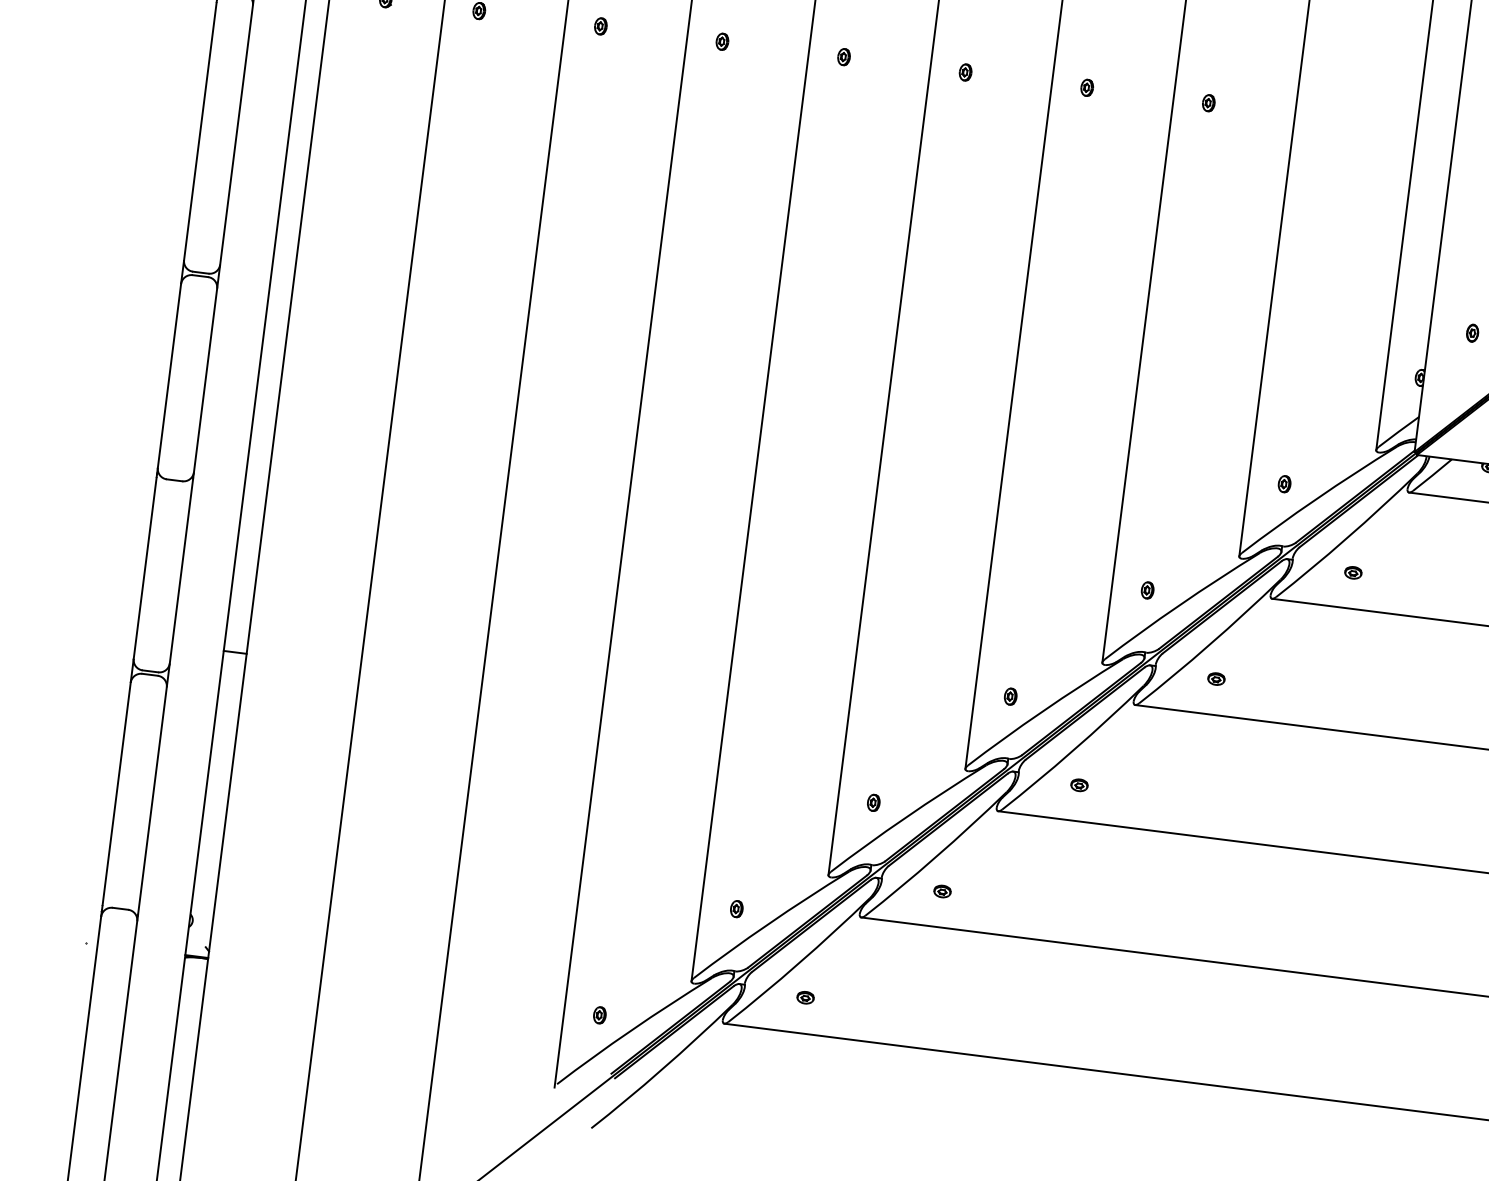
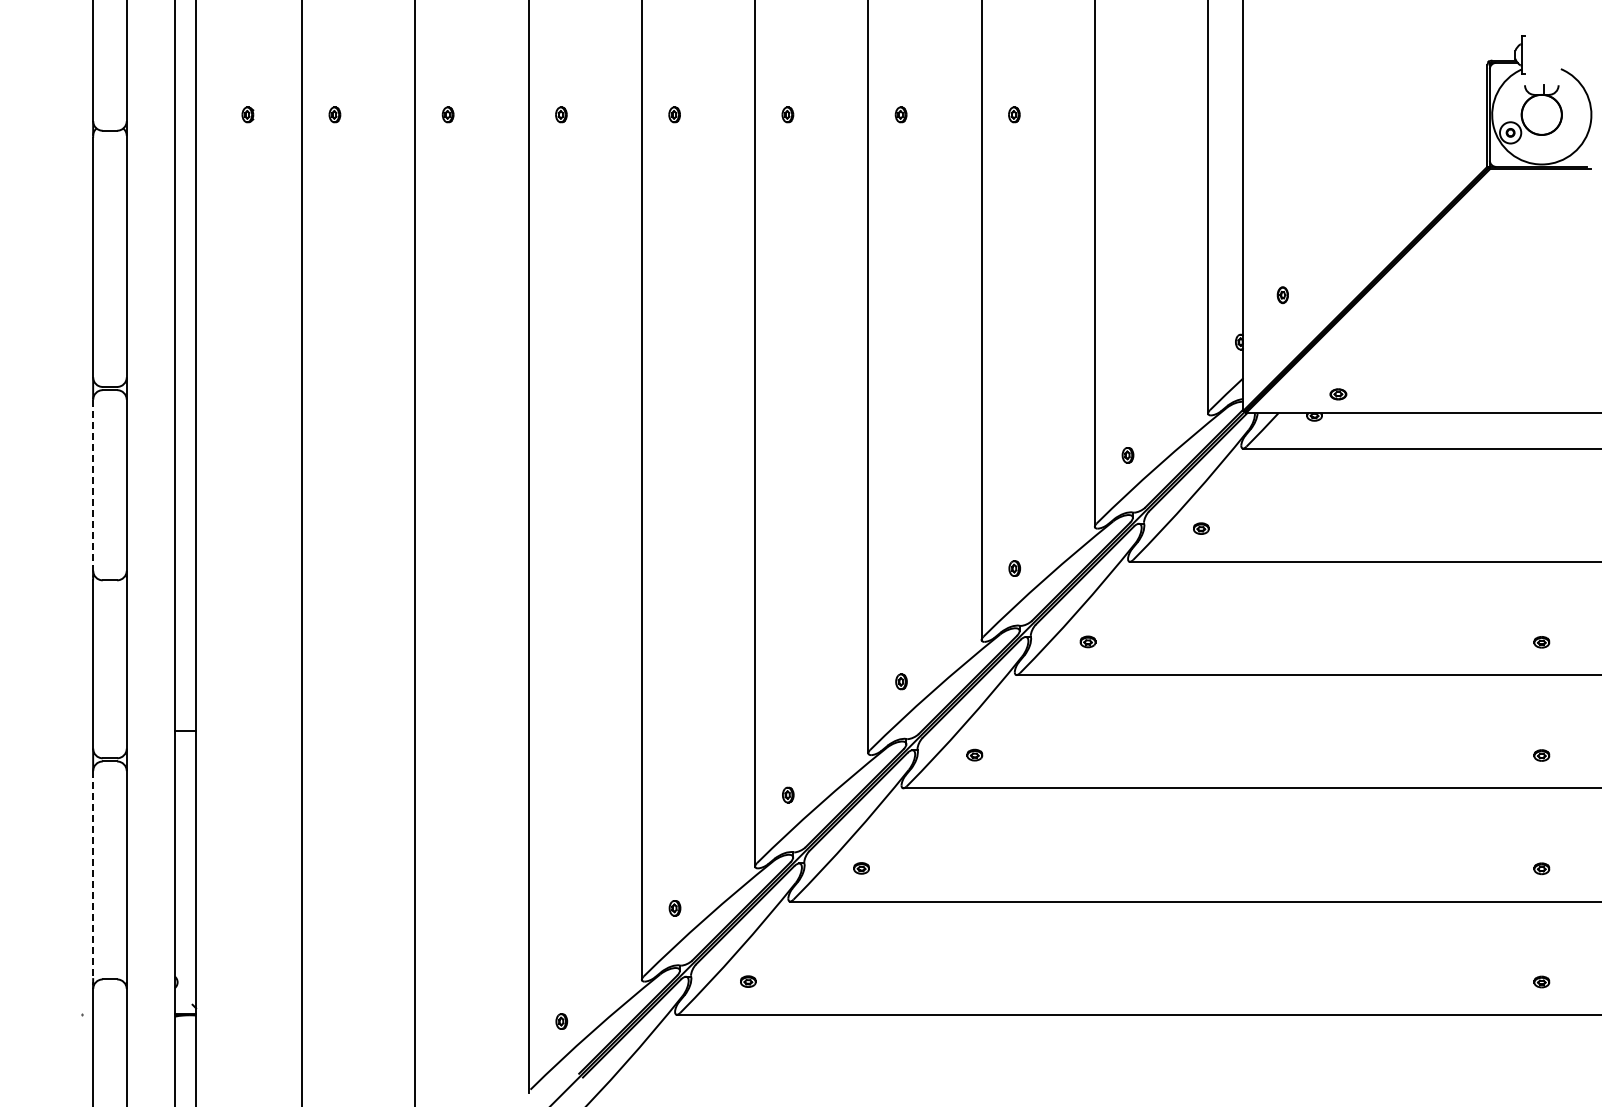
line: (169, 376) -> (93, 485), solid -> dashed
line: (117, 793) -> (93, 874), solid -> dashed

